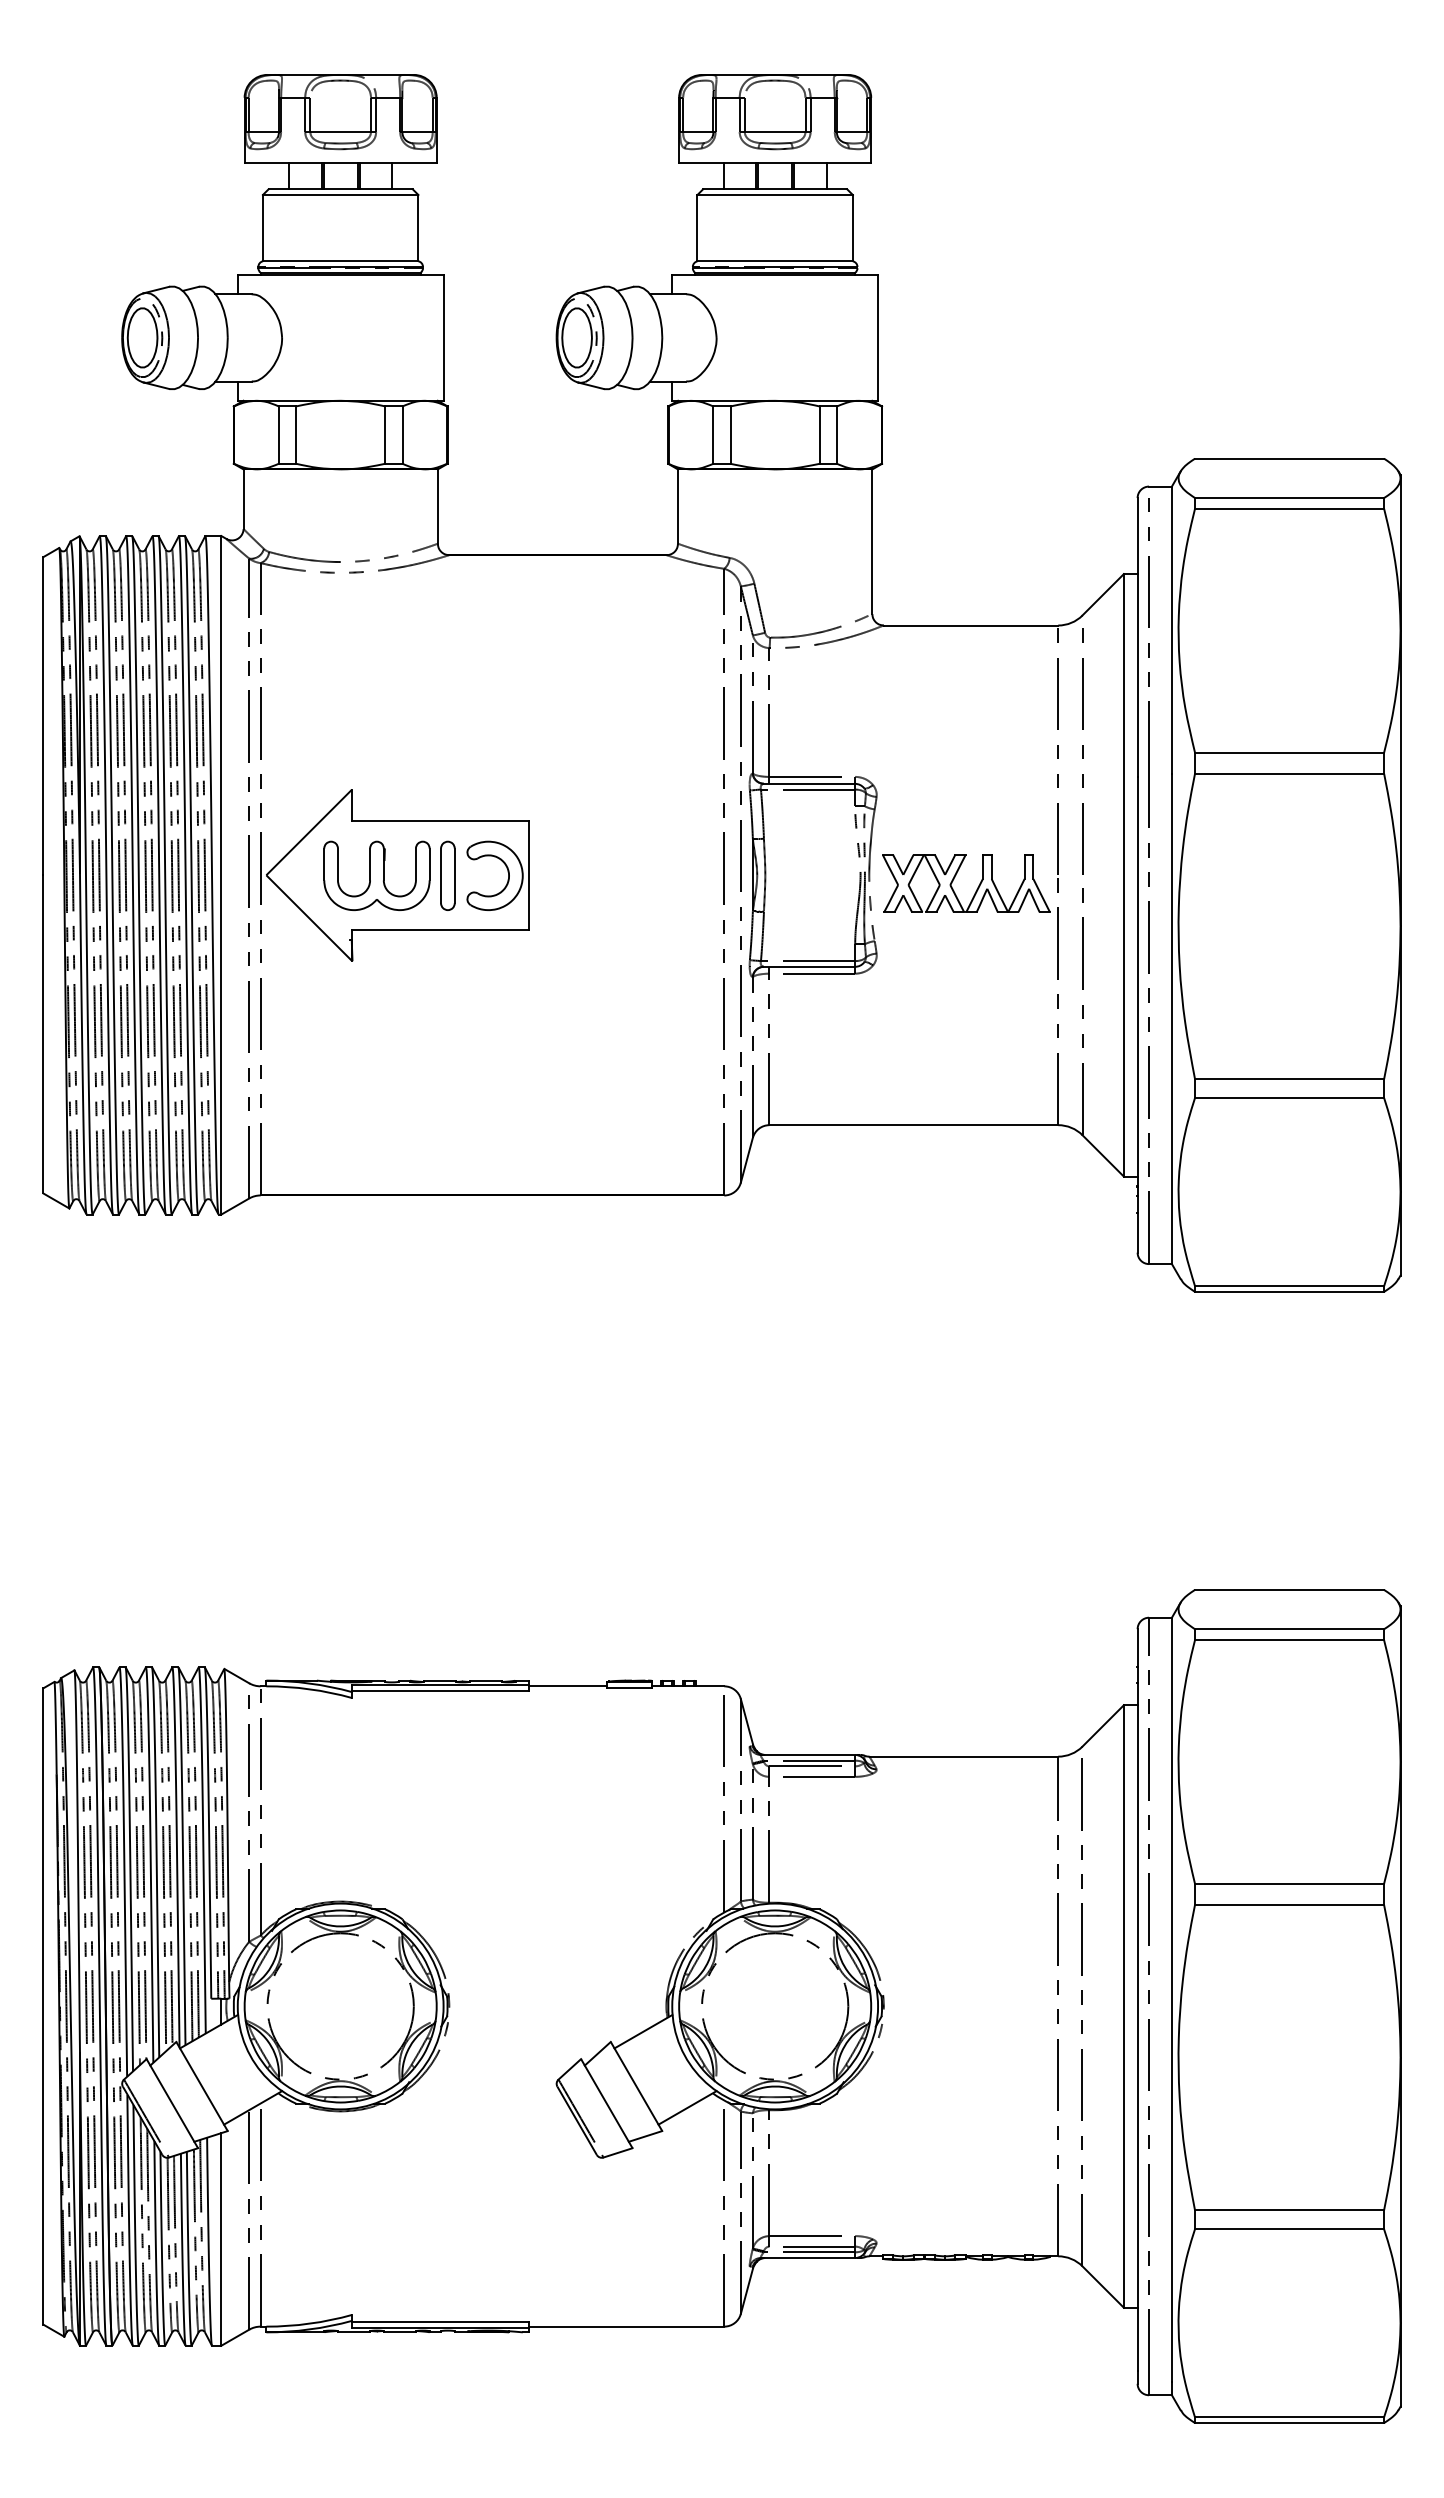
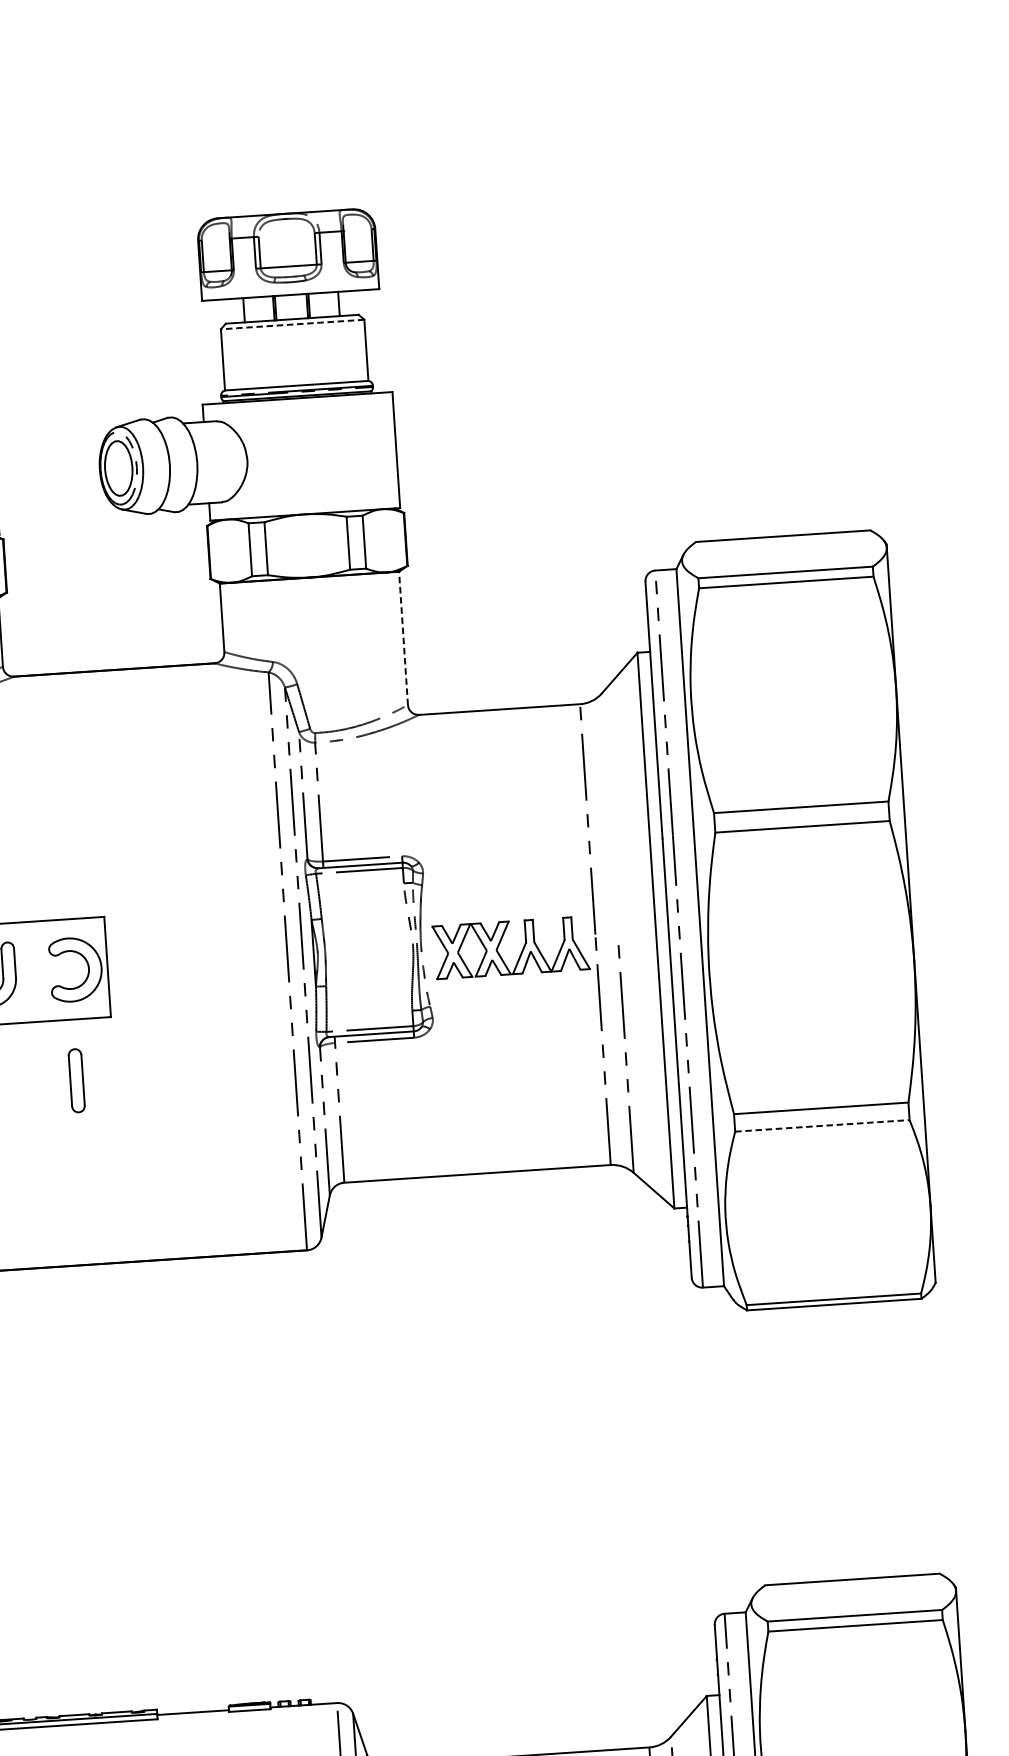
line: (775, 195) -> (292, 324), solid -> dashed
line: (872, 541) -> (403, 638), solid -> dashed
line: (1082, 751) -> (610, 818), removed
part: (447, 875) -> (76, 1080), moved
line: (1289, 1098) -> (822, 1126), solid -> dashed

